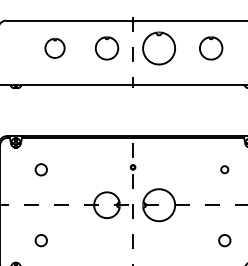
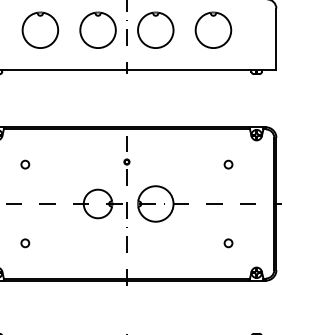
part: (55, 47) -> (40, 29), size x1.67
part: (106, 47) -> (97, 29), size x1.43
part: (211, 47) -> (213, 29), size x1.43
circle: (41, 169) -> (25, 164), size x0.62
circle: (41, 240) -> (25, 243), size x0.62
circle: (224, 240) -> (228, 243), size x0.62

